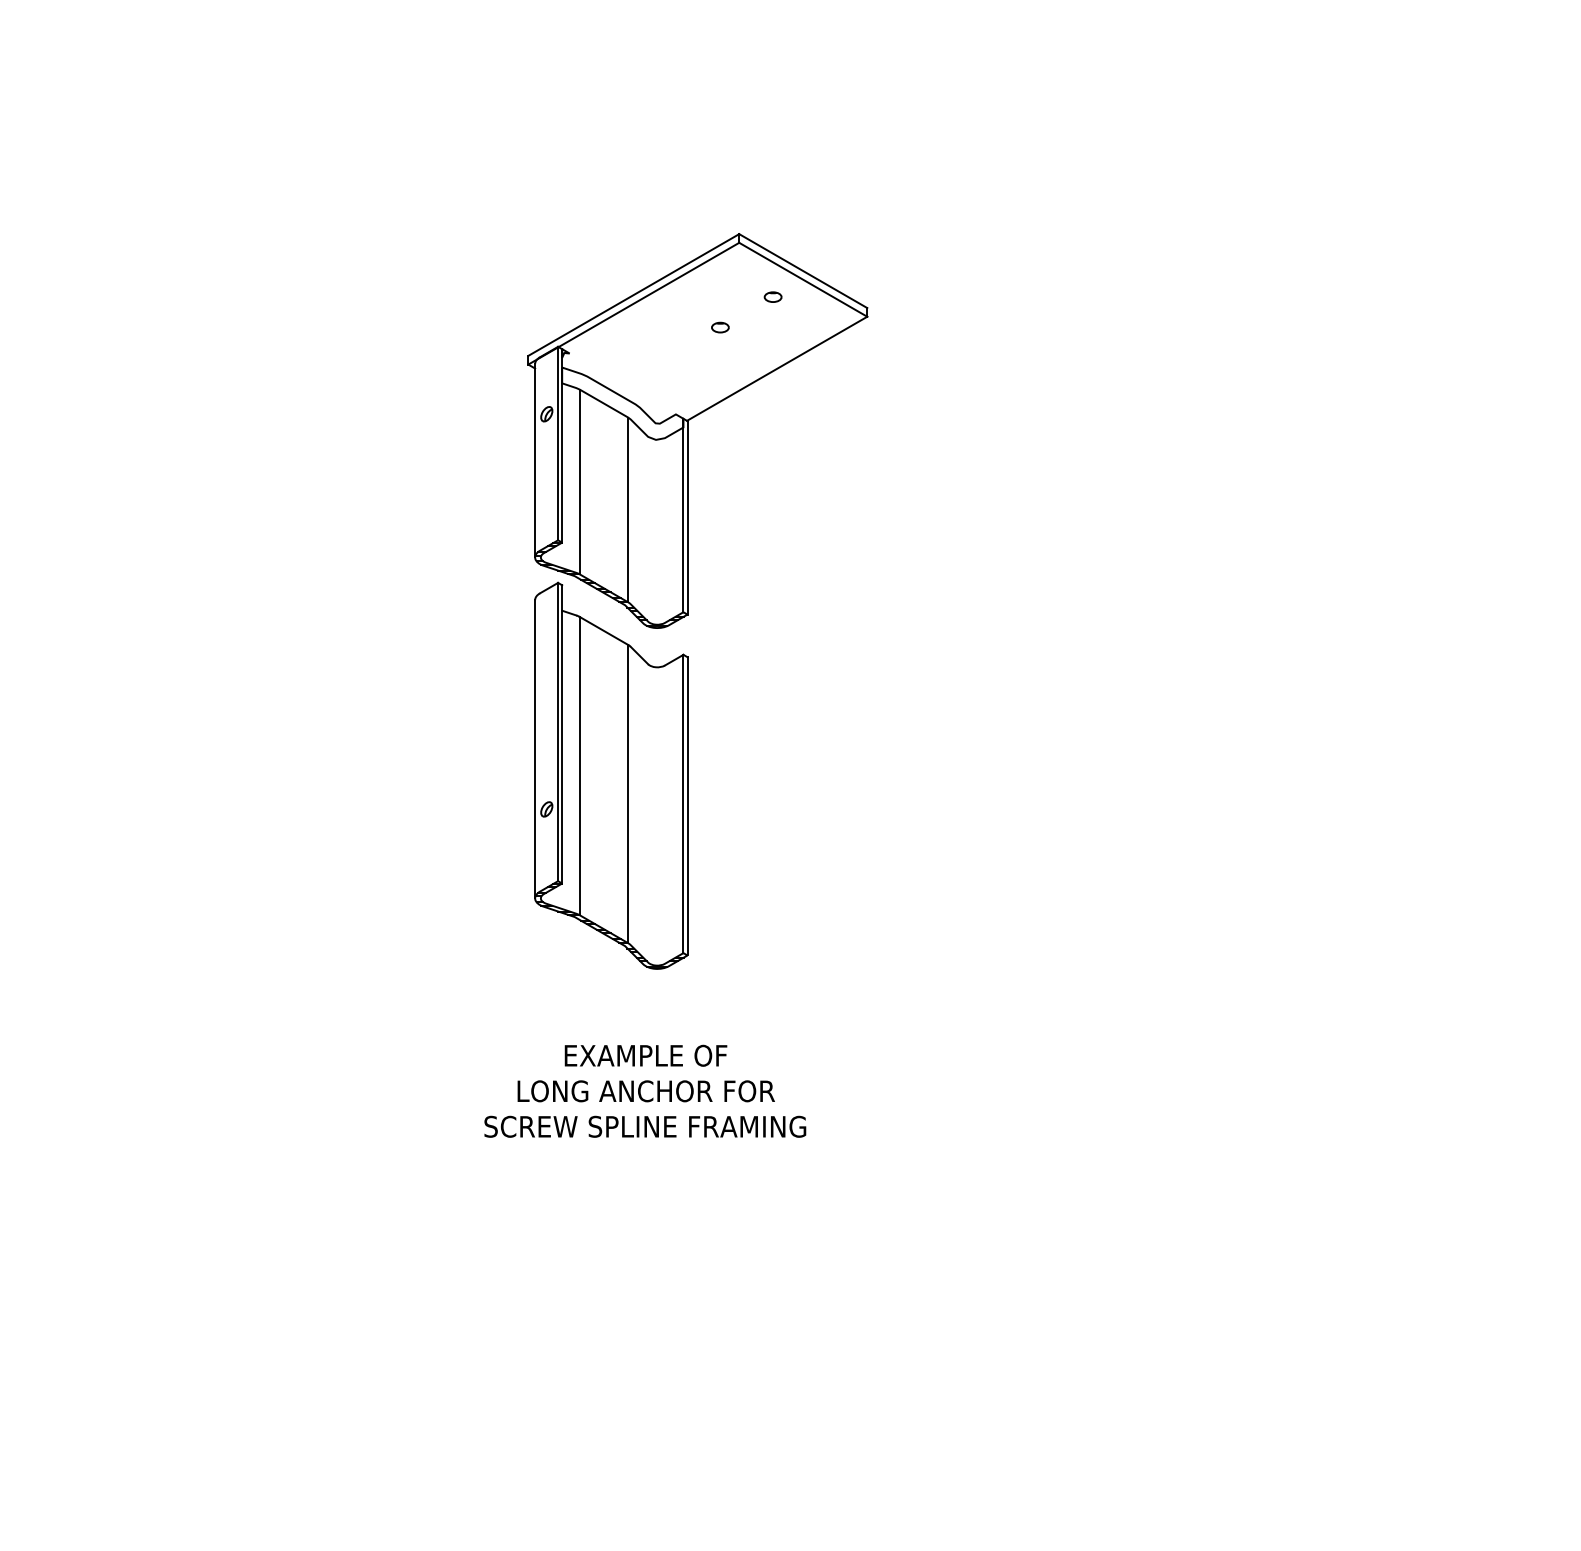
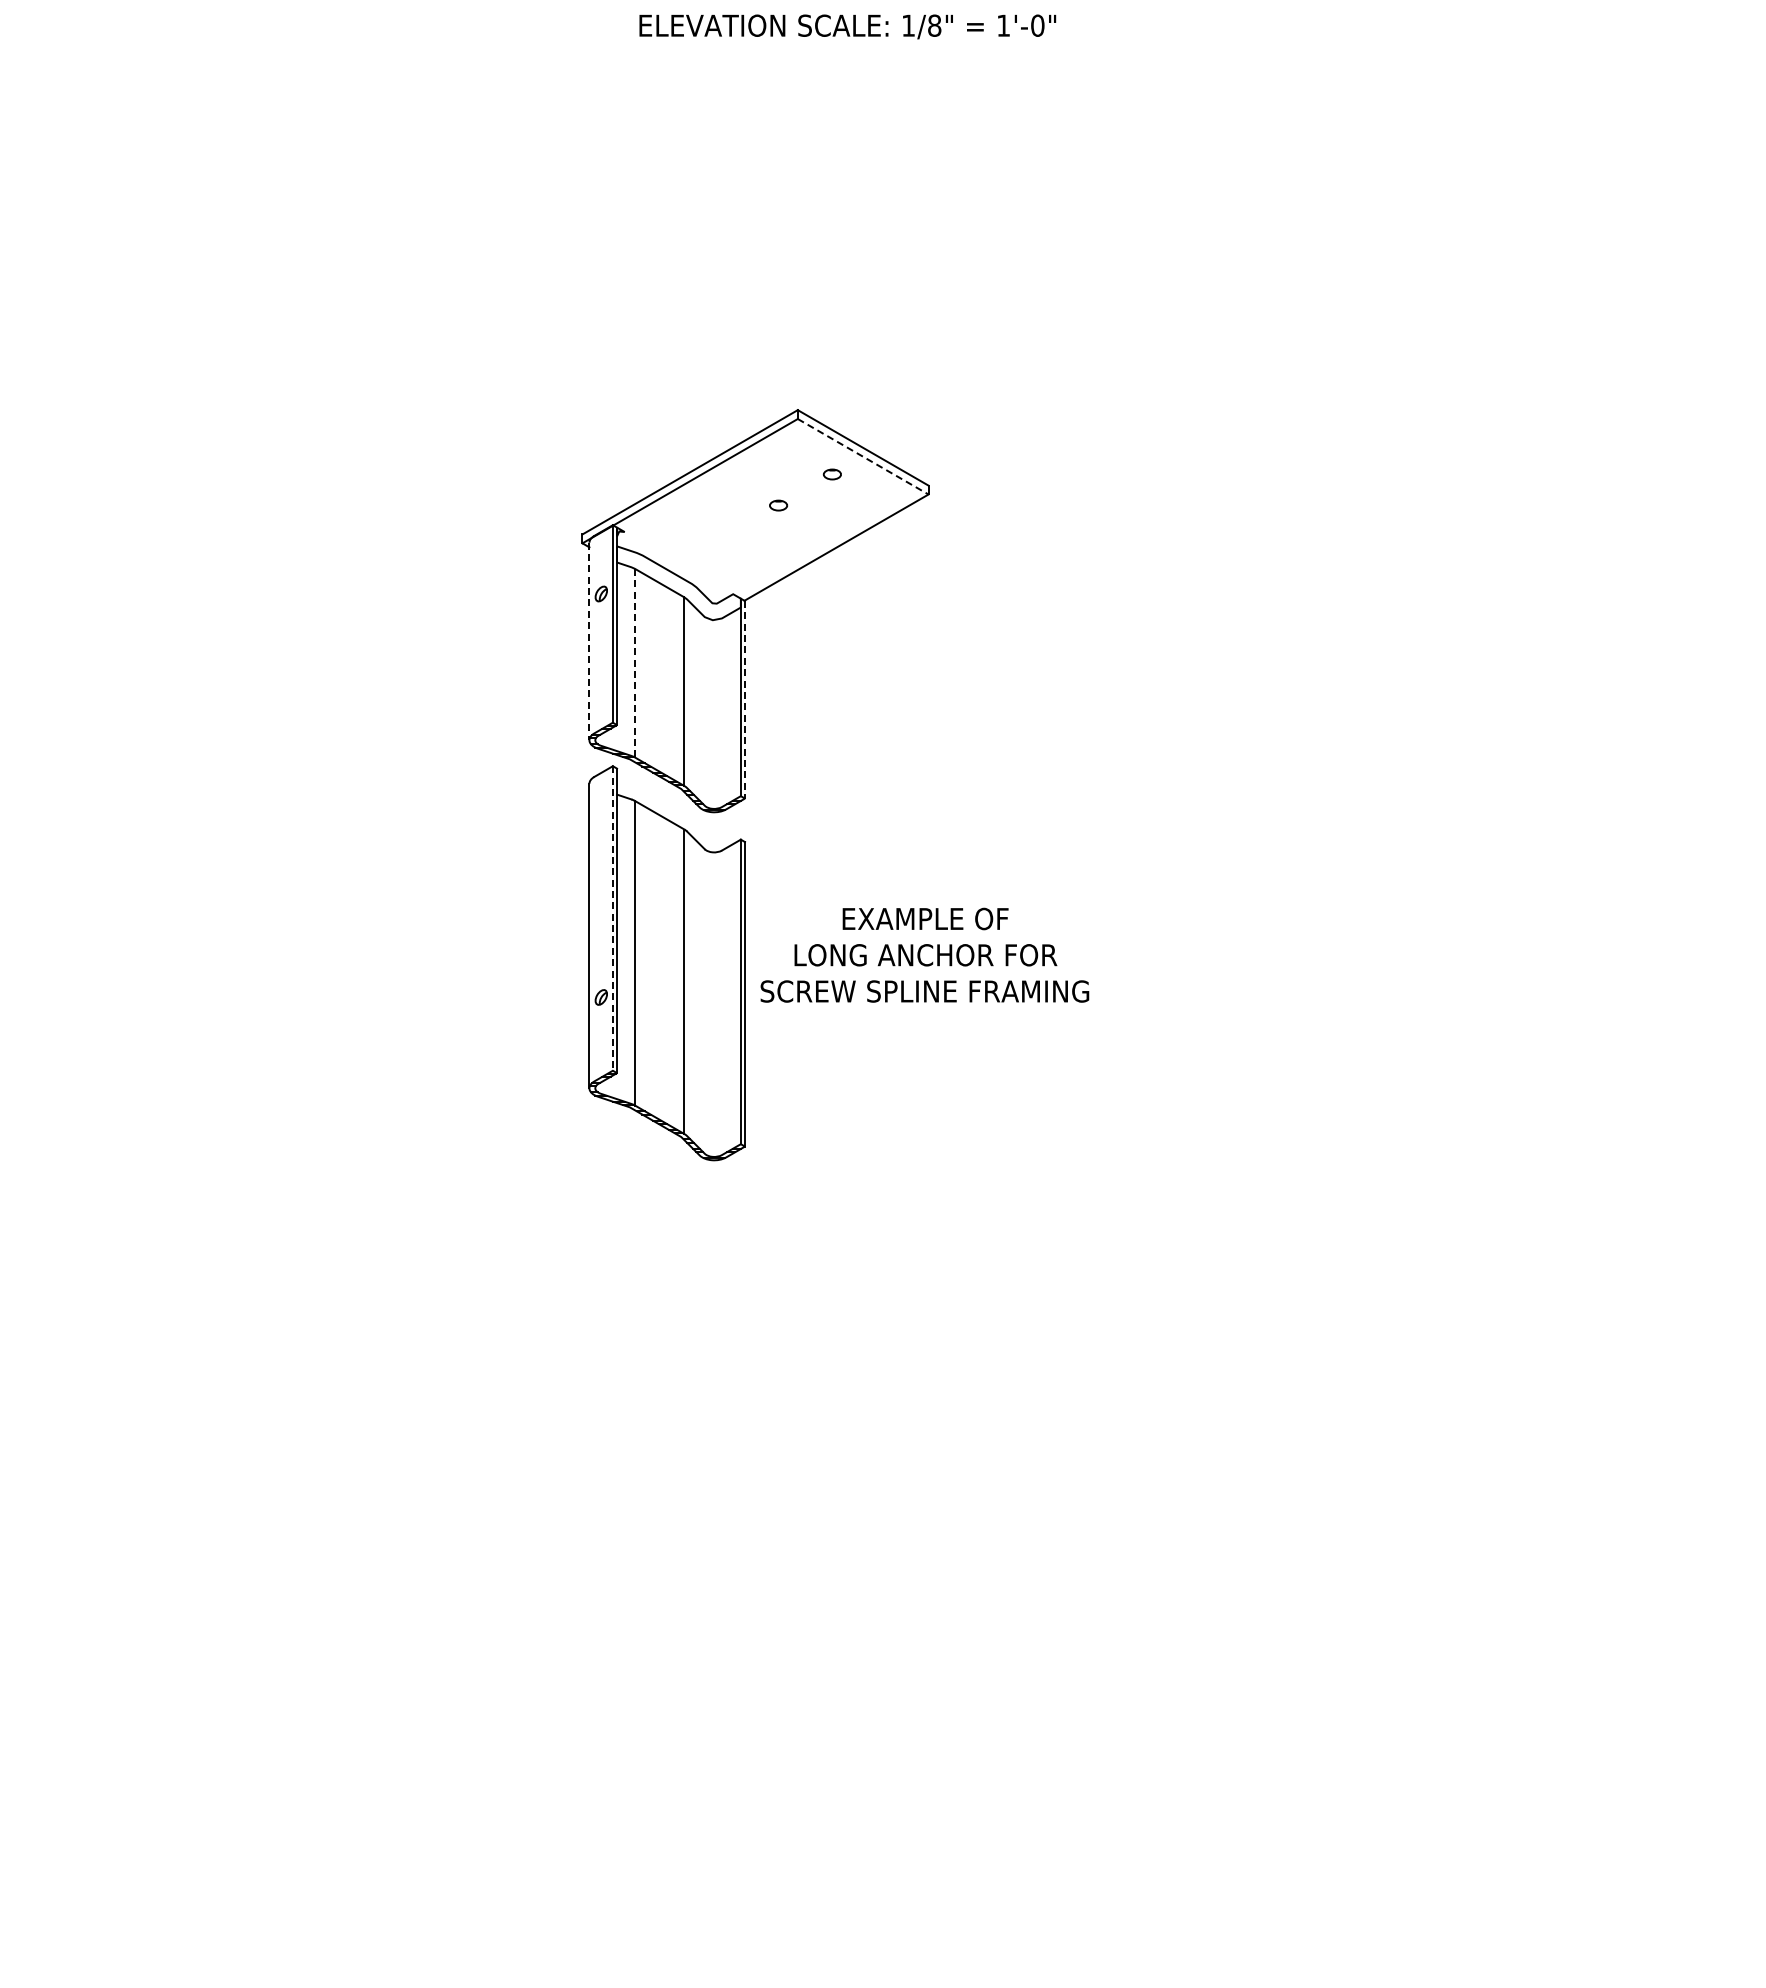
line: (803, 280) -> (863, 457), solid -> dashed
line: (535, 460) -> (589, 641), solid -> dashed
line: (579, 482) -> (634, 663), solid -> dashed
line: (688, 517) -> (745, 699), solid -> dashed
line: (557, 732) -> (612, 918), solid -> dashed
text: (644, 1090) -> (924, 954), moved

